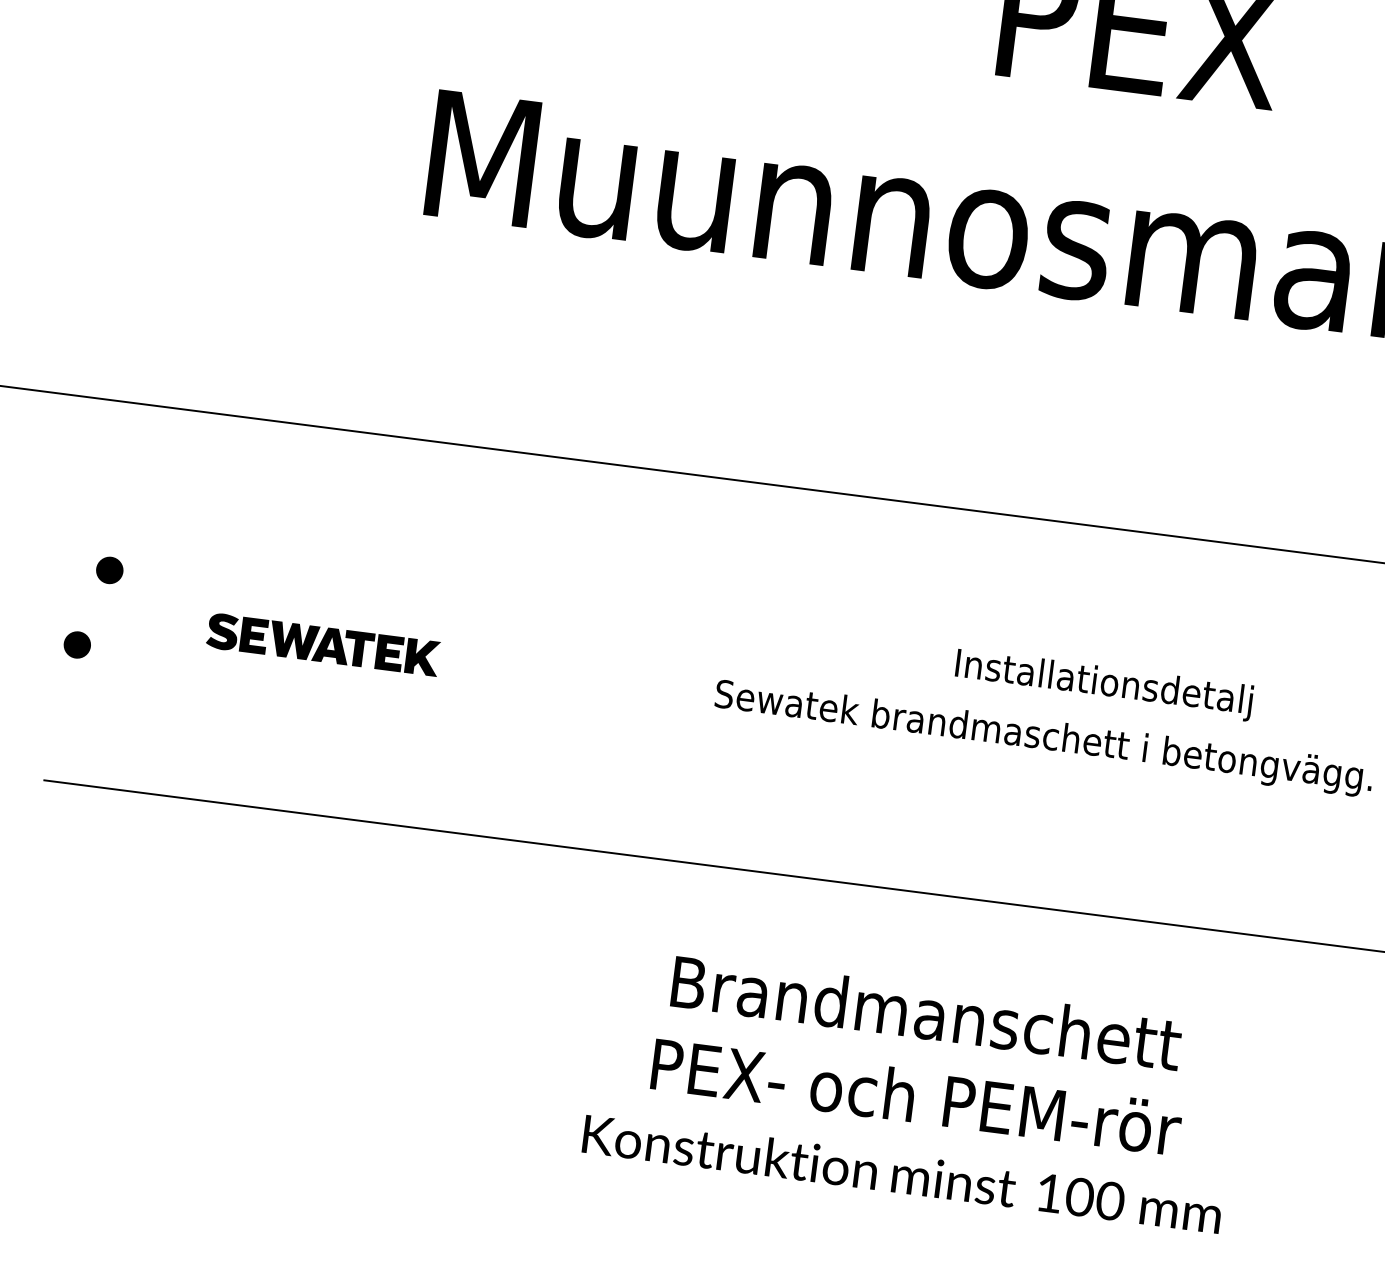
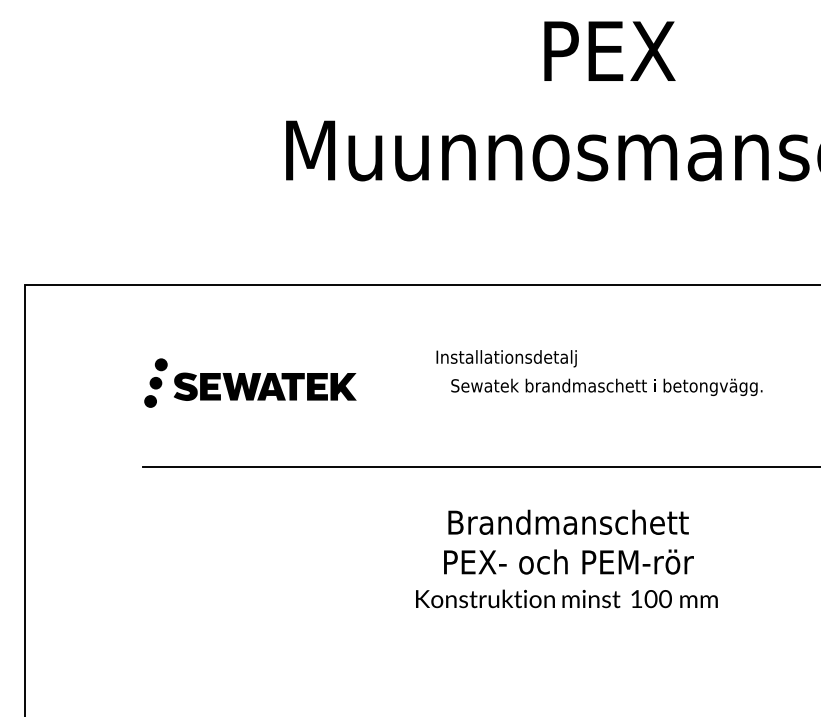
fill: (92, 606) -> (155, 382), added
part: (323, 644) -> (265, 386), size x1.67
text: (1103, 684) -> (506, 358), moved

